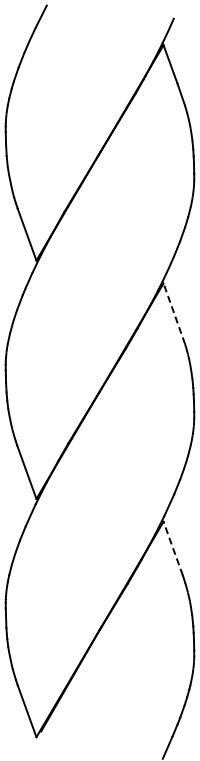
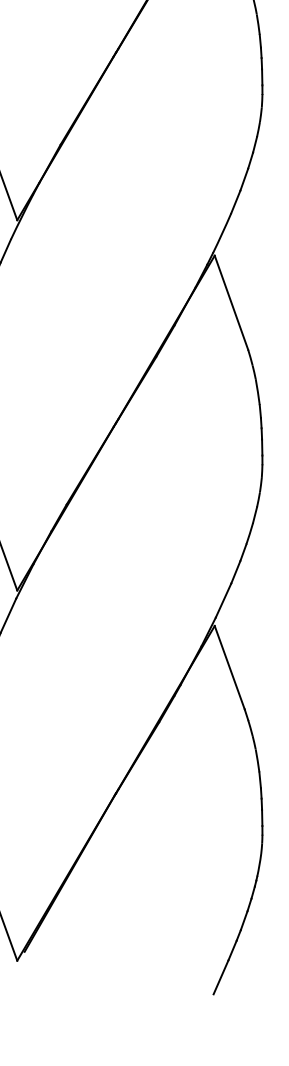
line: (174, 313) -> (231, 302), dashed -> solid
line: (173, 548) -> (230, 667), dashed -> solid

